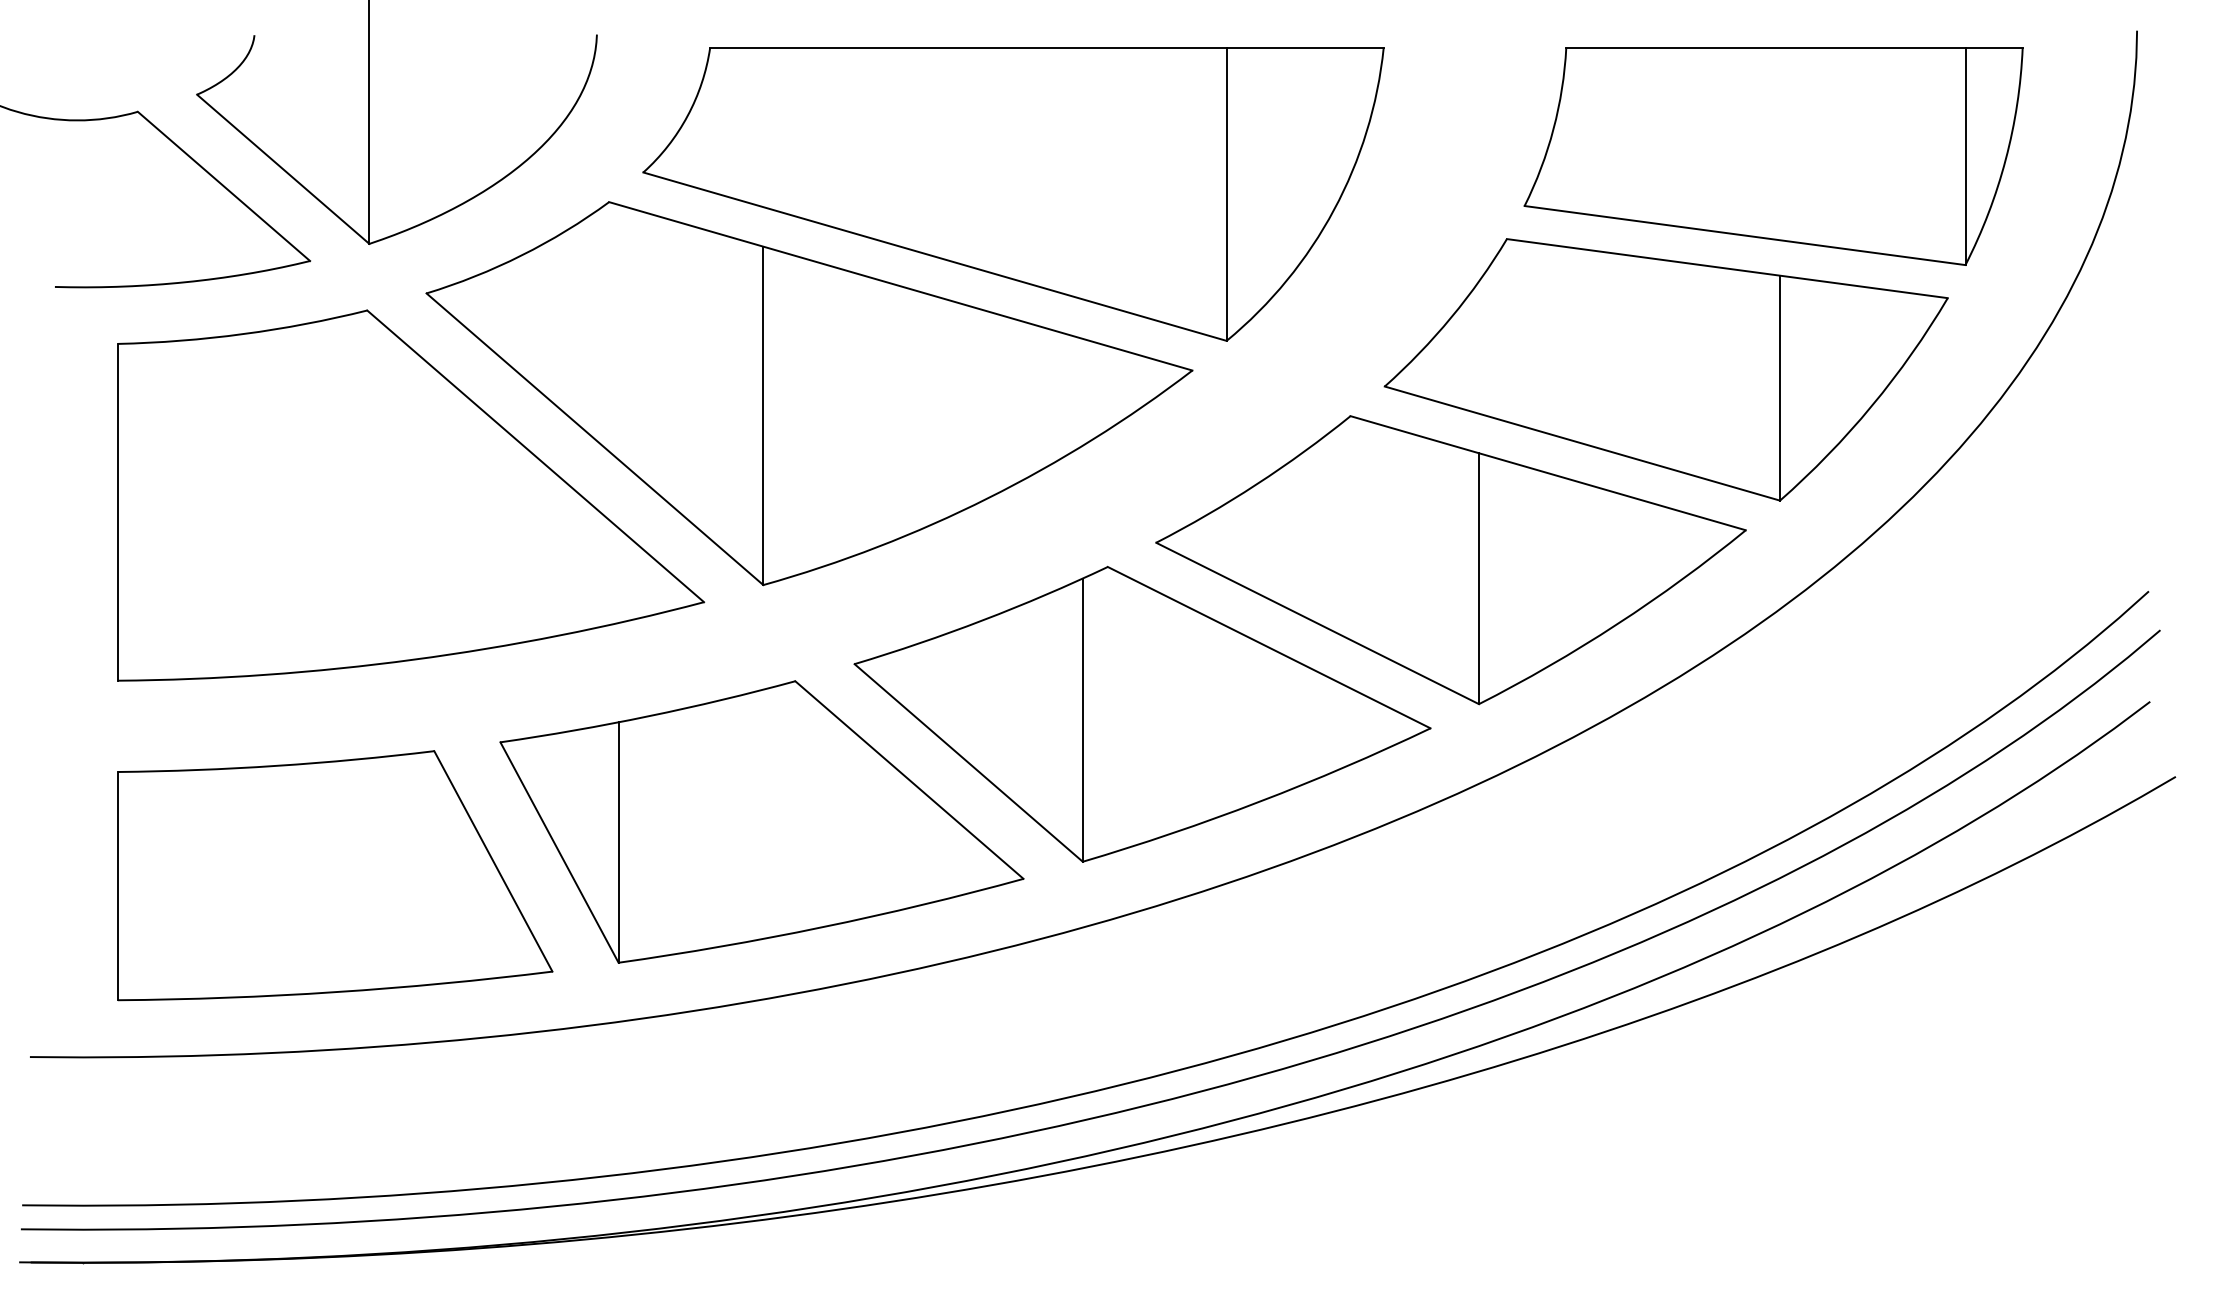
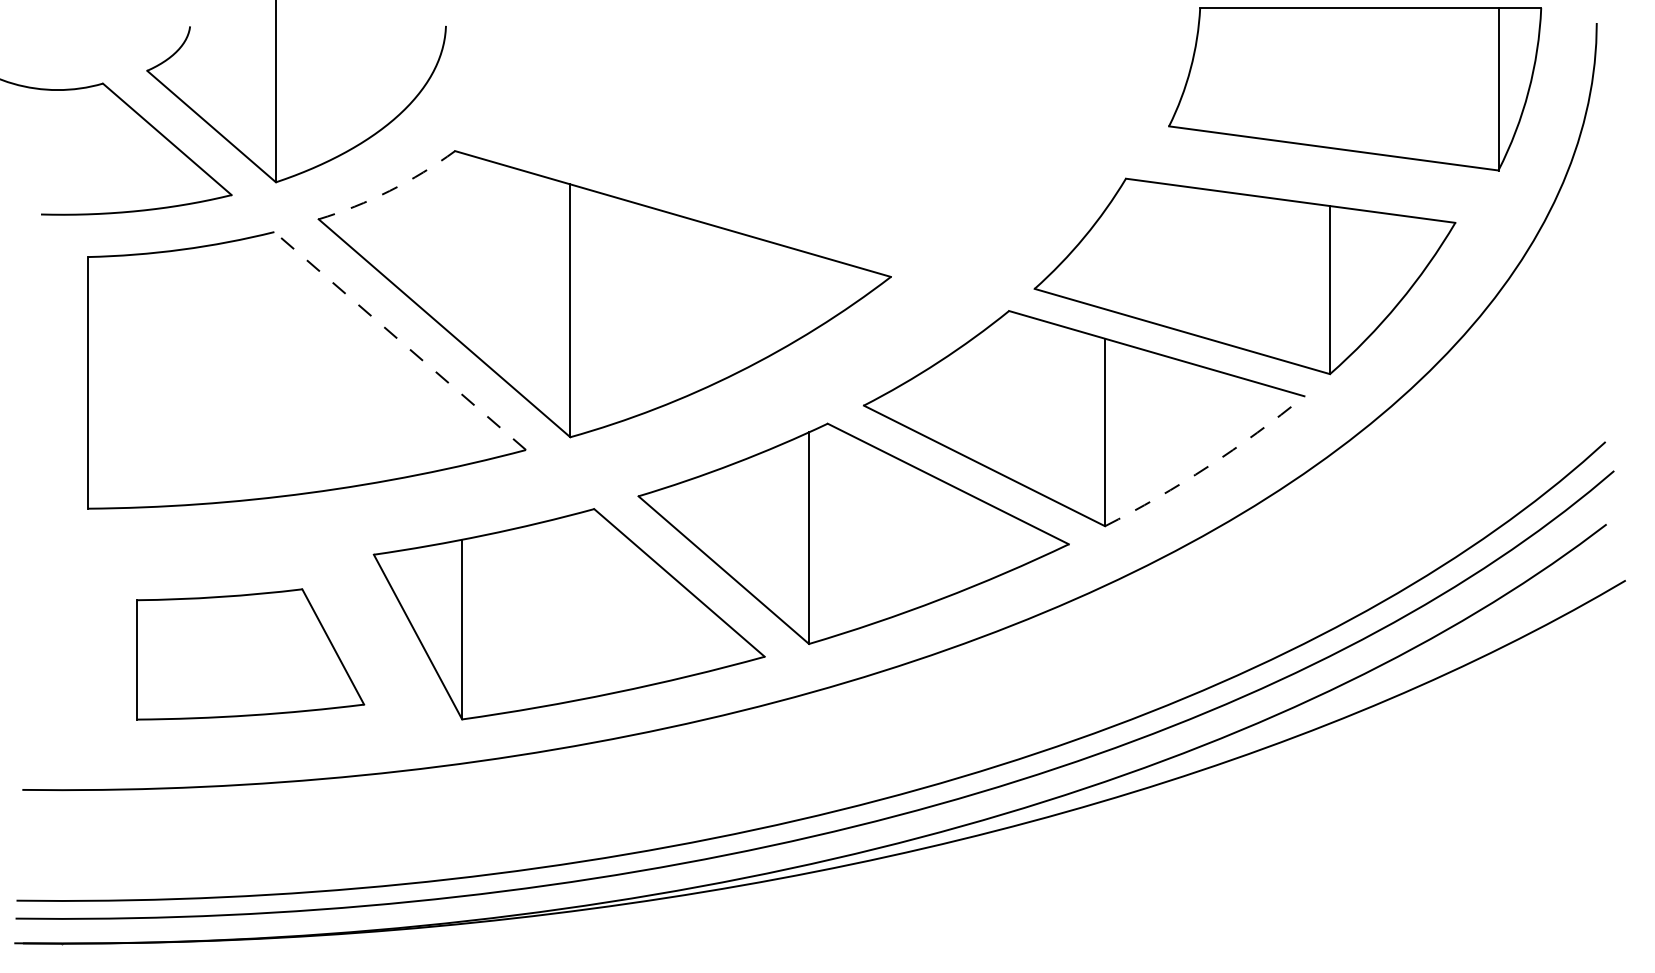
part: (1773, 156) -> (1355, 89), moved
part: (1013, 194) -> (757, 145), removed
arc: (521, 255) -> (389, 190), solid -> dashed
line: (535, 456) -> (400, 341), solid -> dashed
arc: (1617, 624) -> (1208, 466), solid -> dashed
part: (335, 875) -> (250, 654), size x0.7

